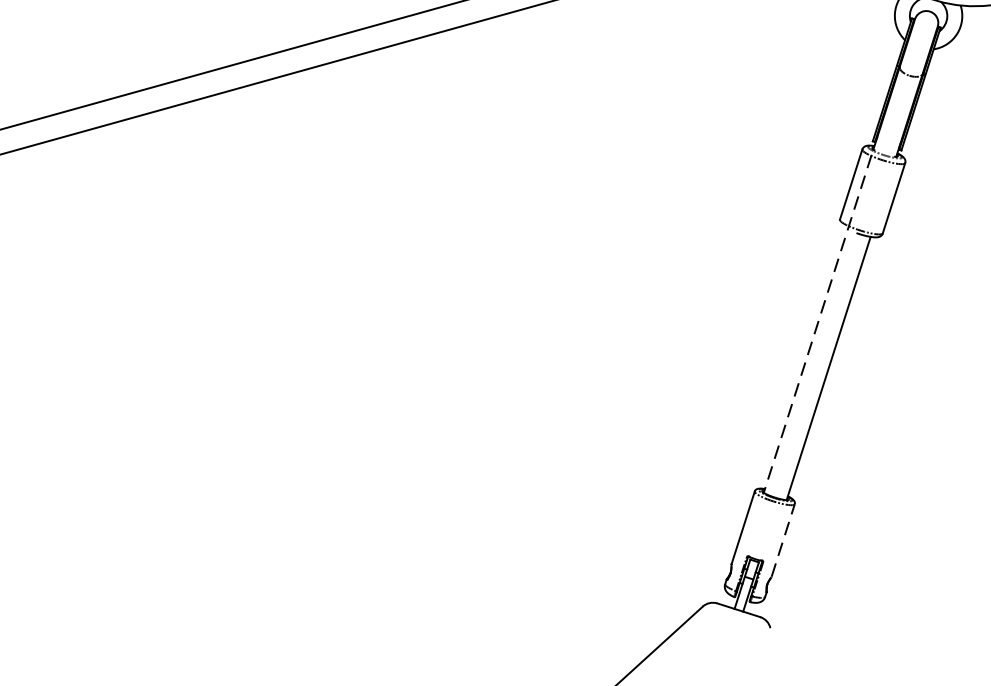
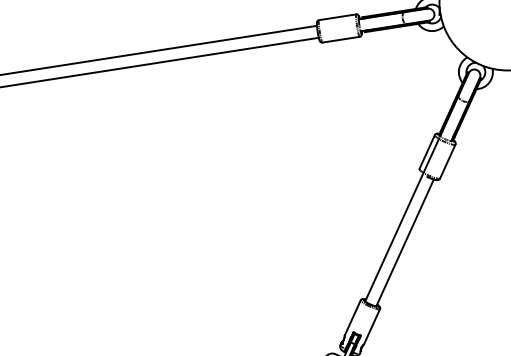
line: (818, 322) -> (402, 219), dashed -> solid
line: (783, 540) -> (372, 326), dashed -> solid

